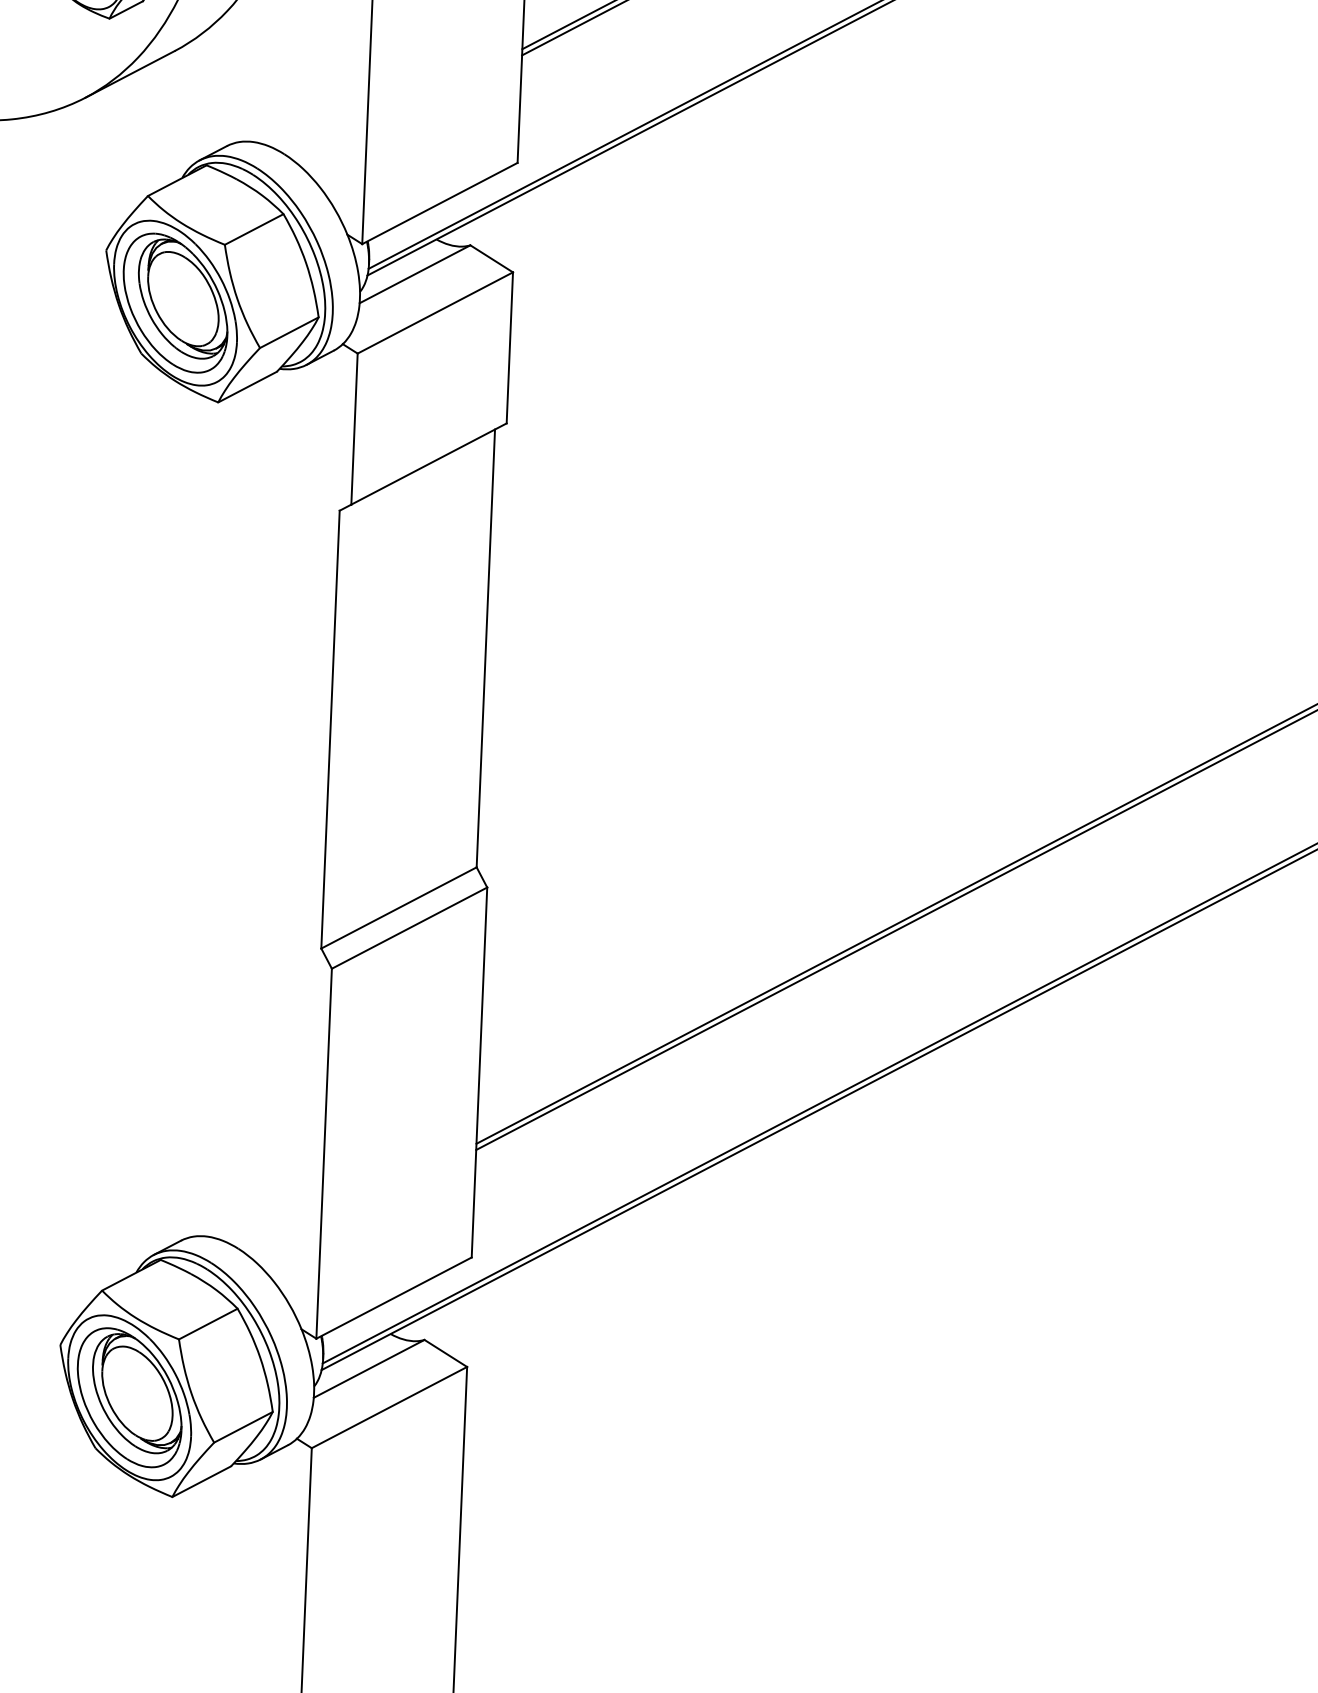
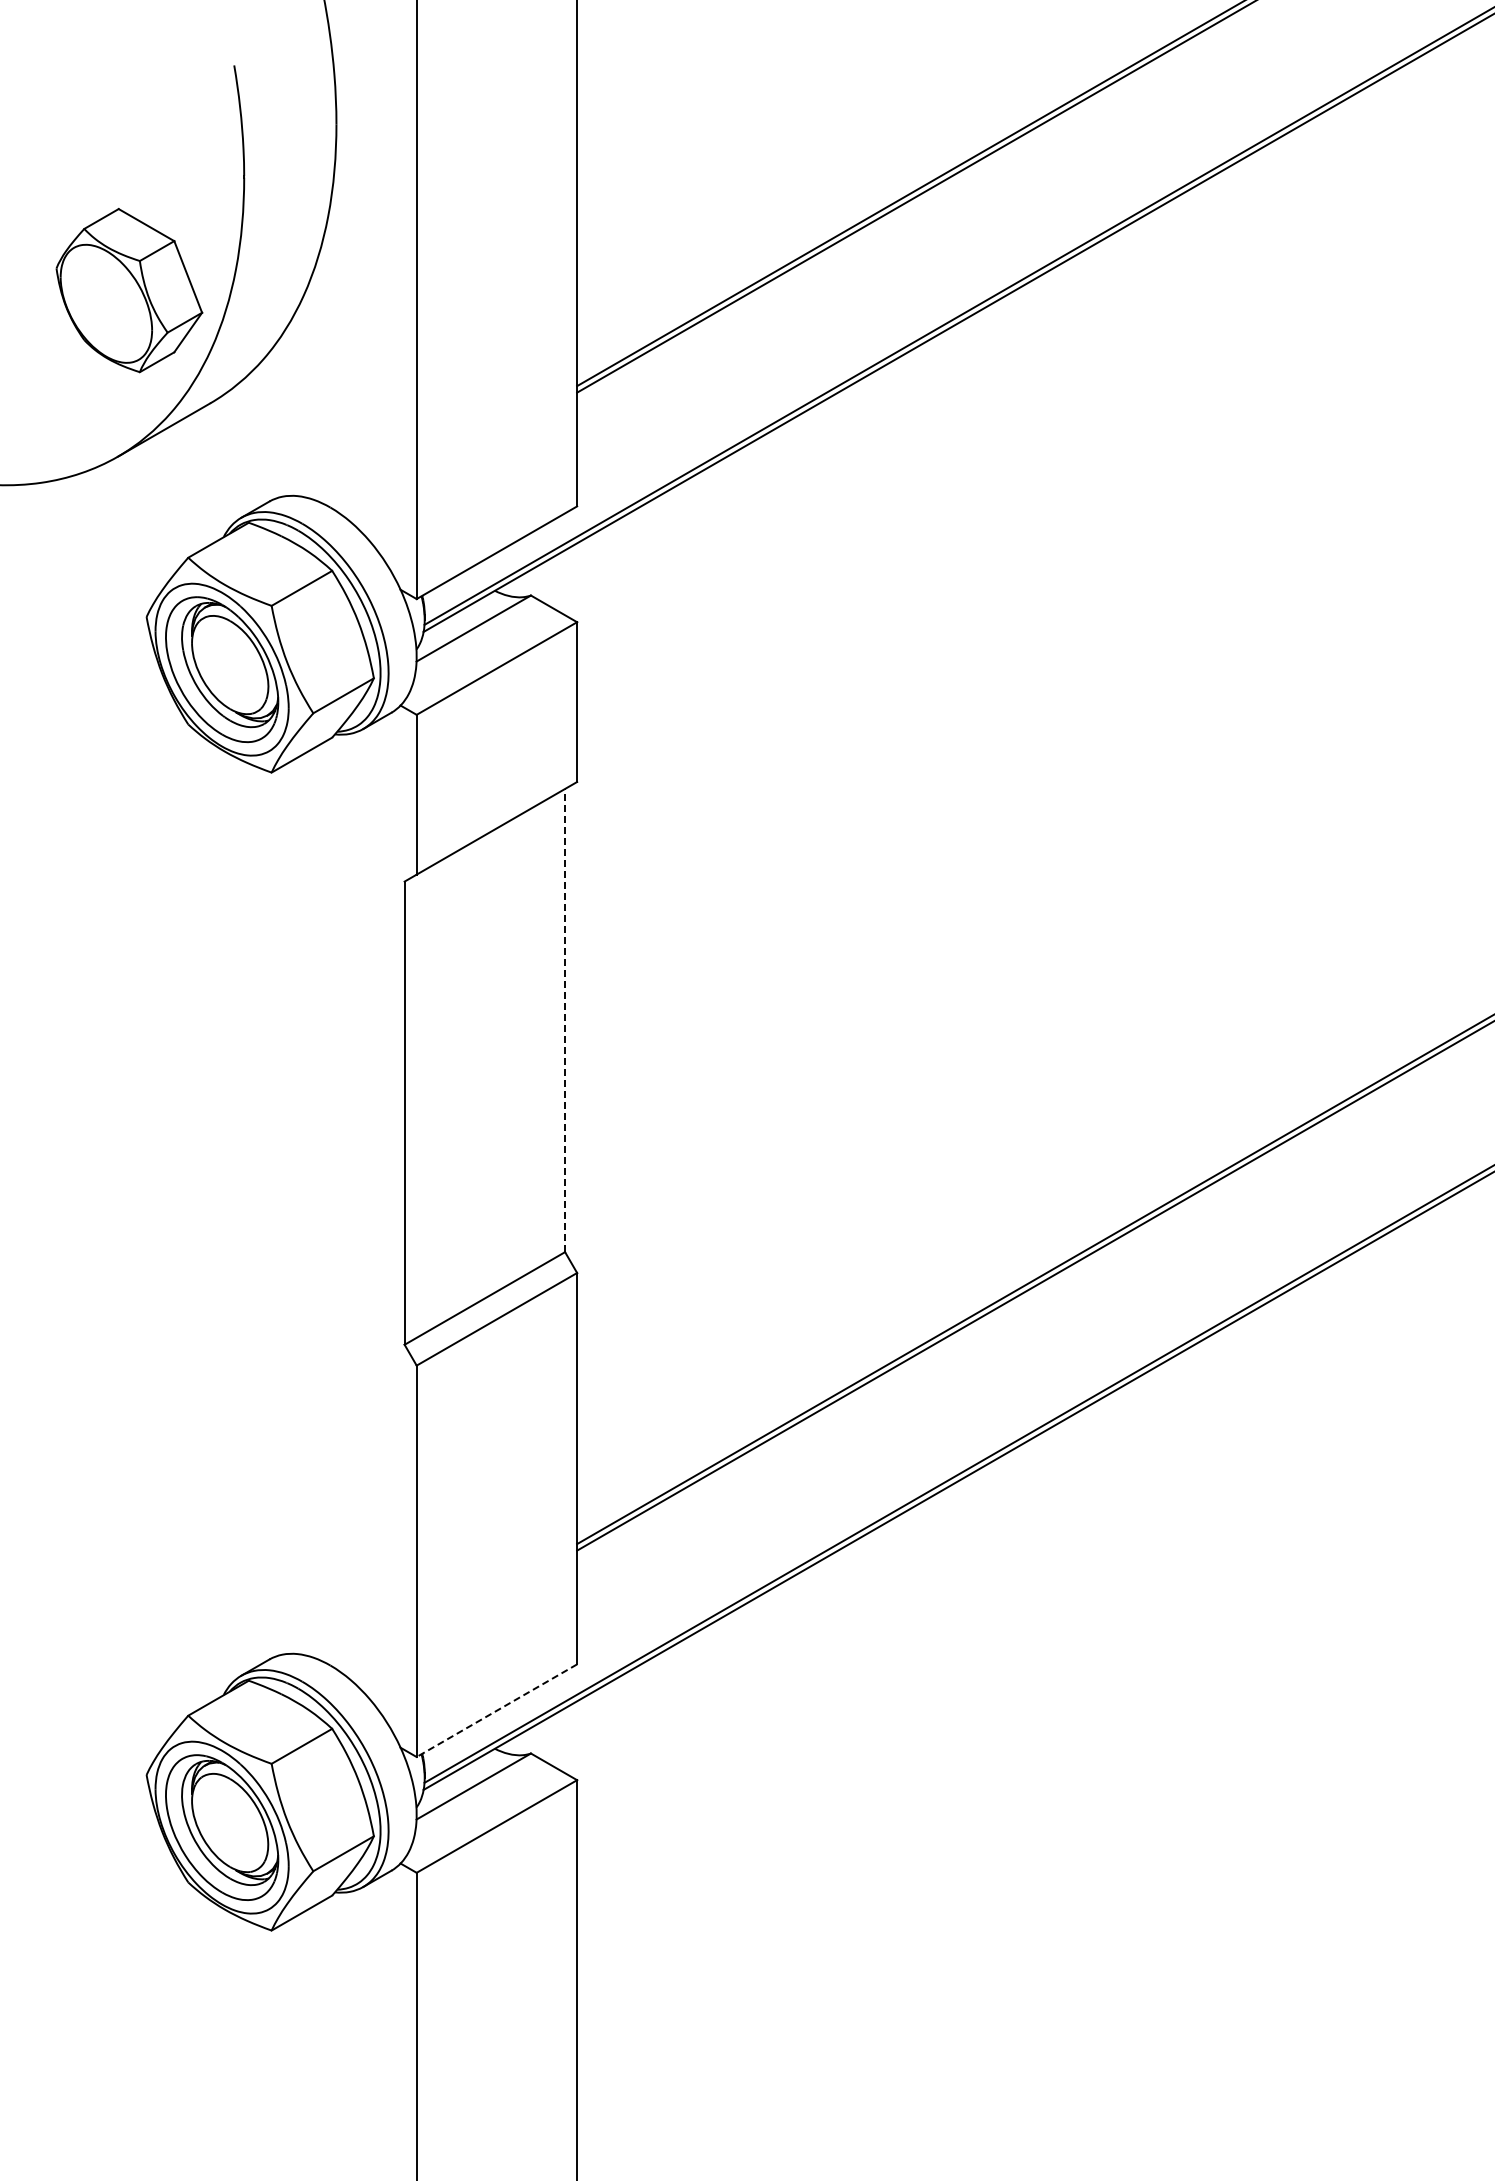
line: (486, 648) -> (565, 1020), solid -> dashed
line: (393, 1297) -> (496, 1710), solid -> dashed

